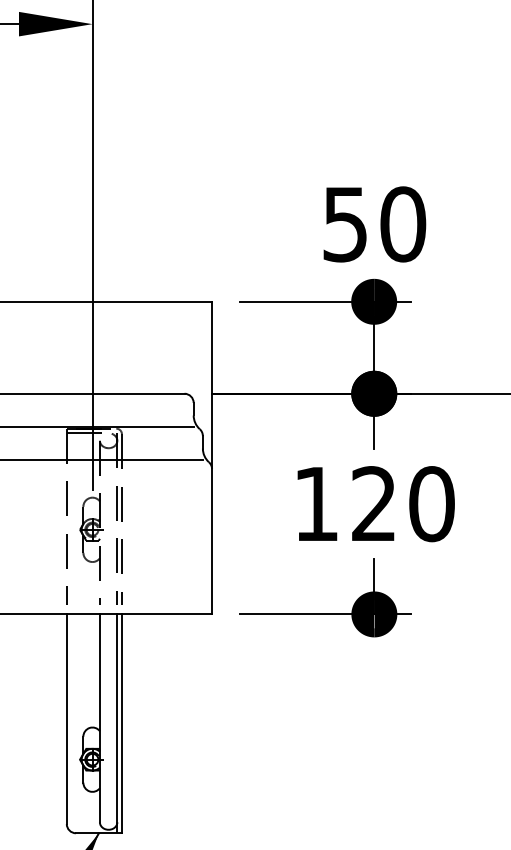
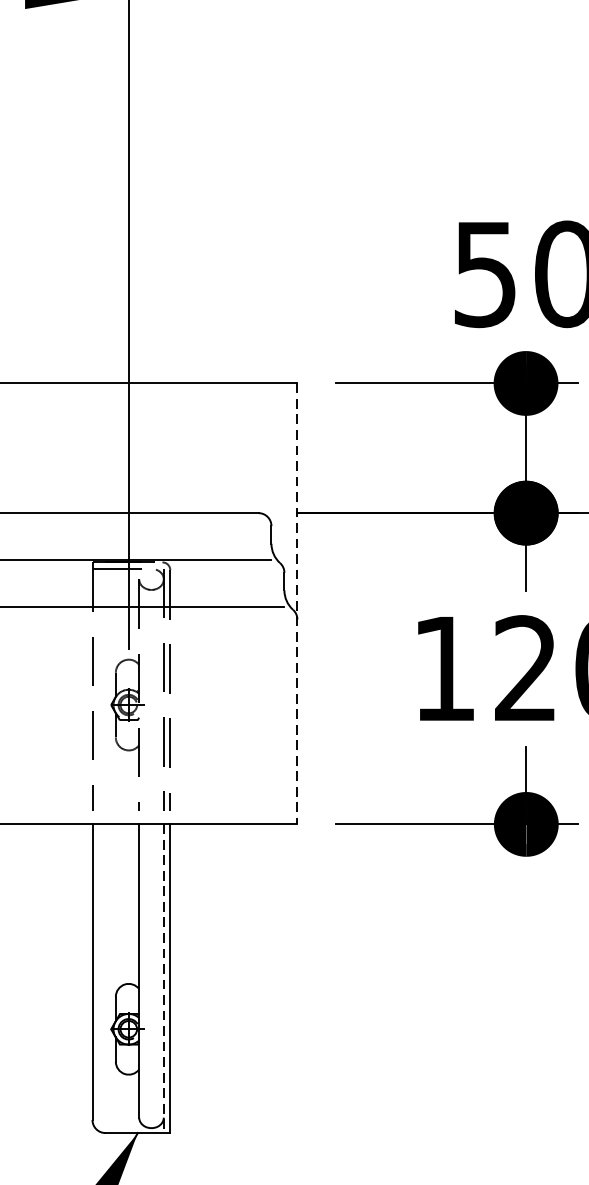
line: (212, 458) -> (297, 604), solid -> dashed
line: (117, 723) -> (164, 978), solid -> dashed

